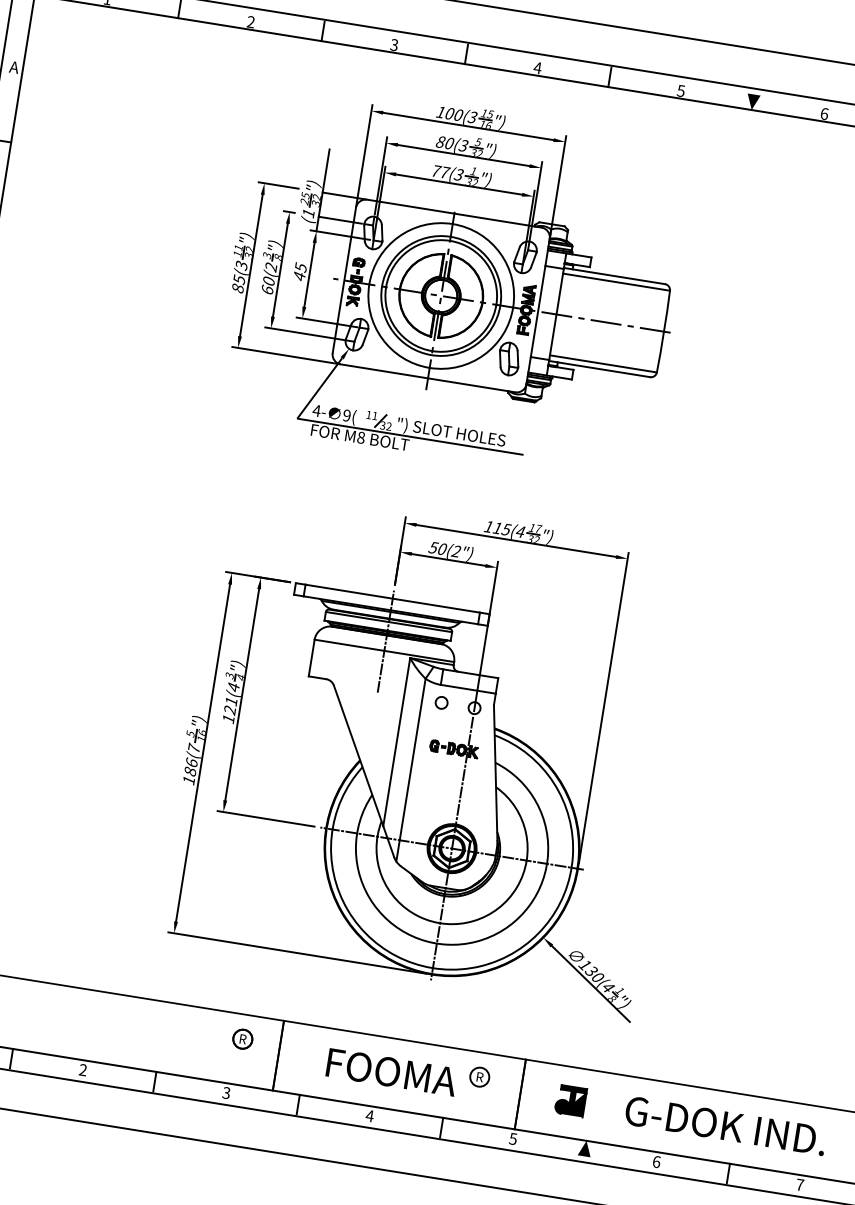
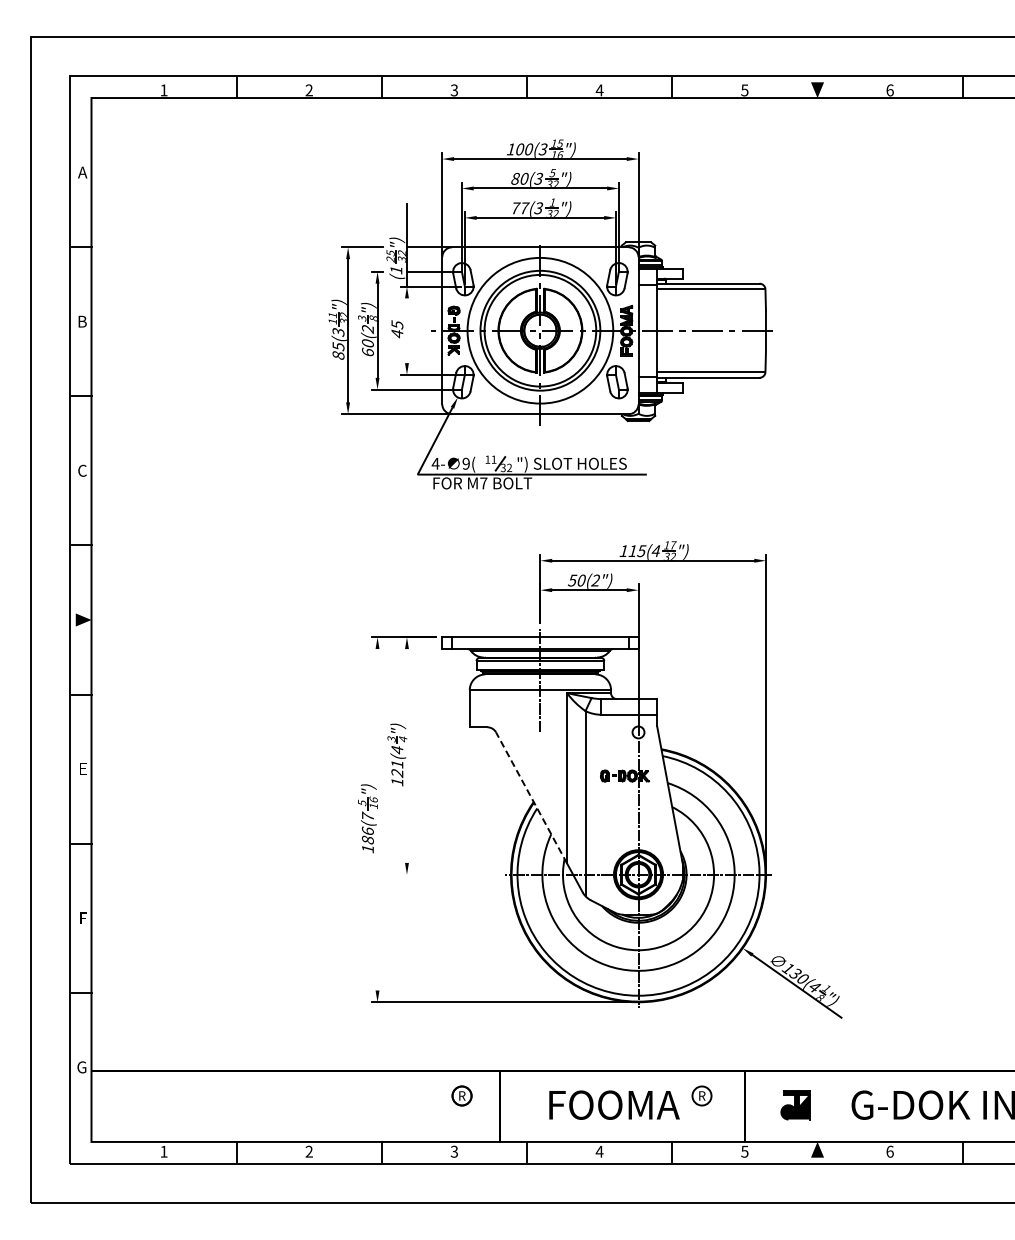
line: (309, 274) -> (406, 330), removed
text: (360, 437) -> (483, 483), M8 -> M7
line: (241, 694) -> (406, 755), removed
circle: (440, 702) -> (604, 732), removed
line: (203, 752) -> (377, 819), removed
line: (358, 755) -> (531, 797), solid -> dashed
line: (266, 818) -> (450, 874), removed

